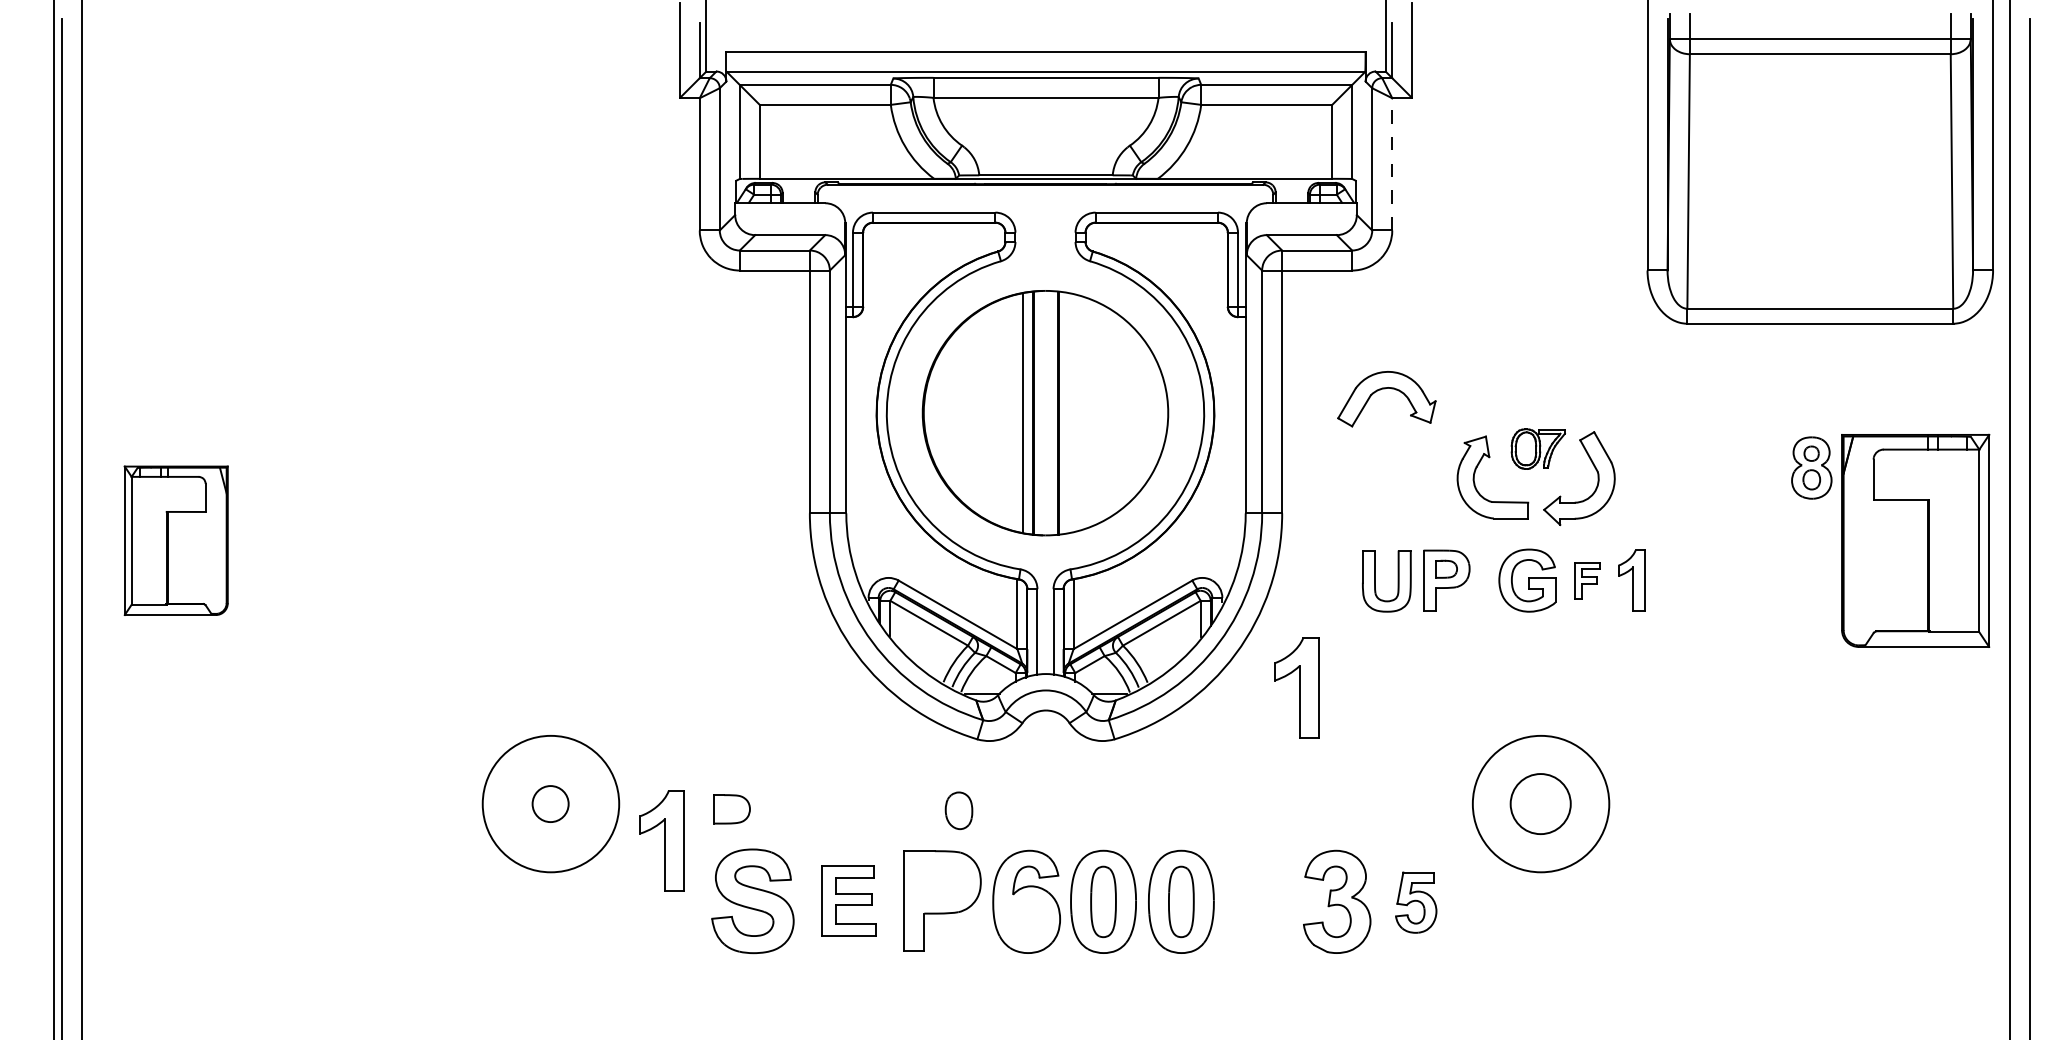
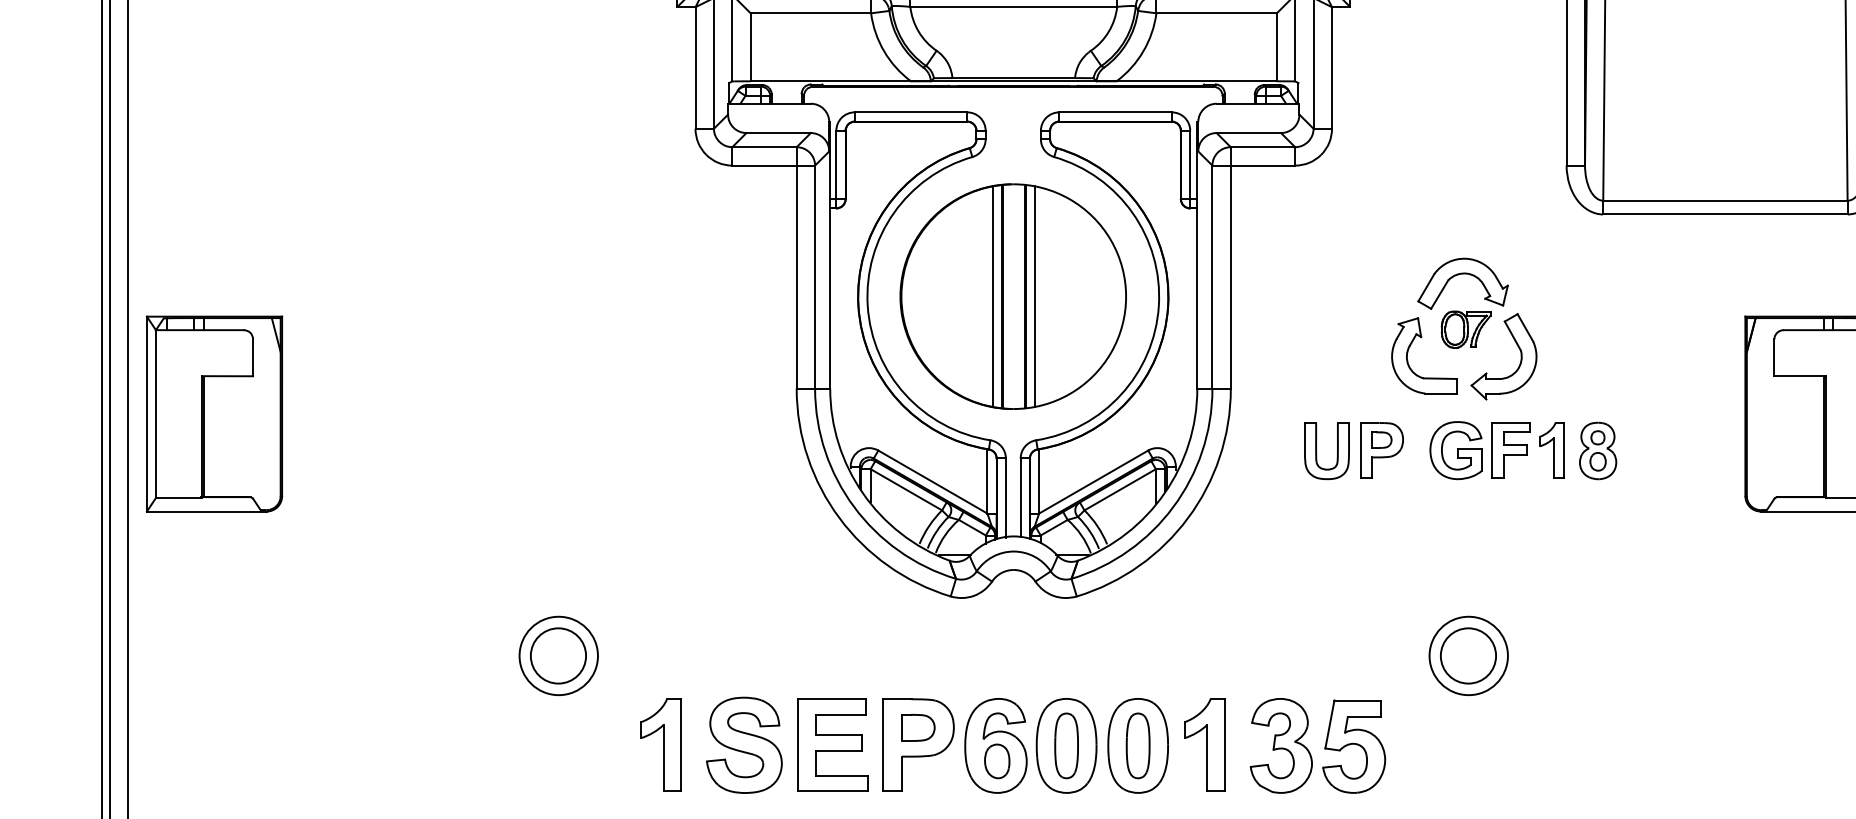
line: (1392, 163) -> (1332, 67), dashed -> solid
part: (1385, 389) -> (1461, 274), moved
line: (1068, 413) -> (1034, 296), added
part: (1811, 467) -> (1597, 450), moved
part: (175, 540) -> (213, 413), size x1.43
part: (1587, 580) -> (1511, 450), size x1.67
part: (1296, 687) -> (1204, 744), moved
circle: (550, 803) -> (558, 655), size x0.62
circle: (1540, 803) -> (1468, 655), size x0.62
circle: (550, 804) -> (558, 656), size x1.67
part: (731, 809) -> (917, 728), moved
part: (958, 810) -> (996, 761), moved
part: (661, 840) -> (660, 744), moved
part: (848, 900) -> (832, 744), size x1.43
part: (1415, 902) -> (1353, 746), size x1.67

